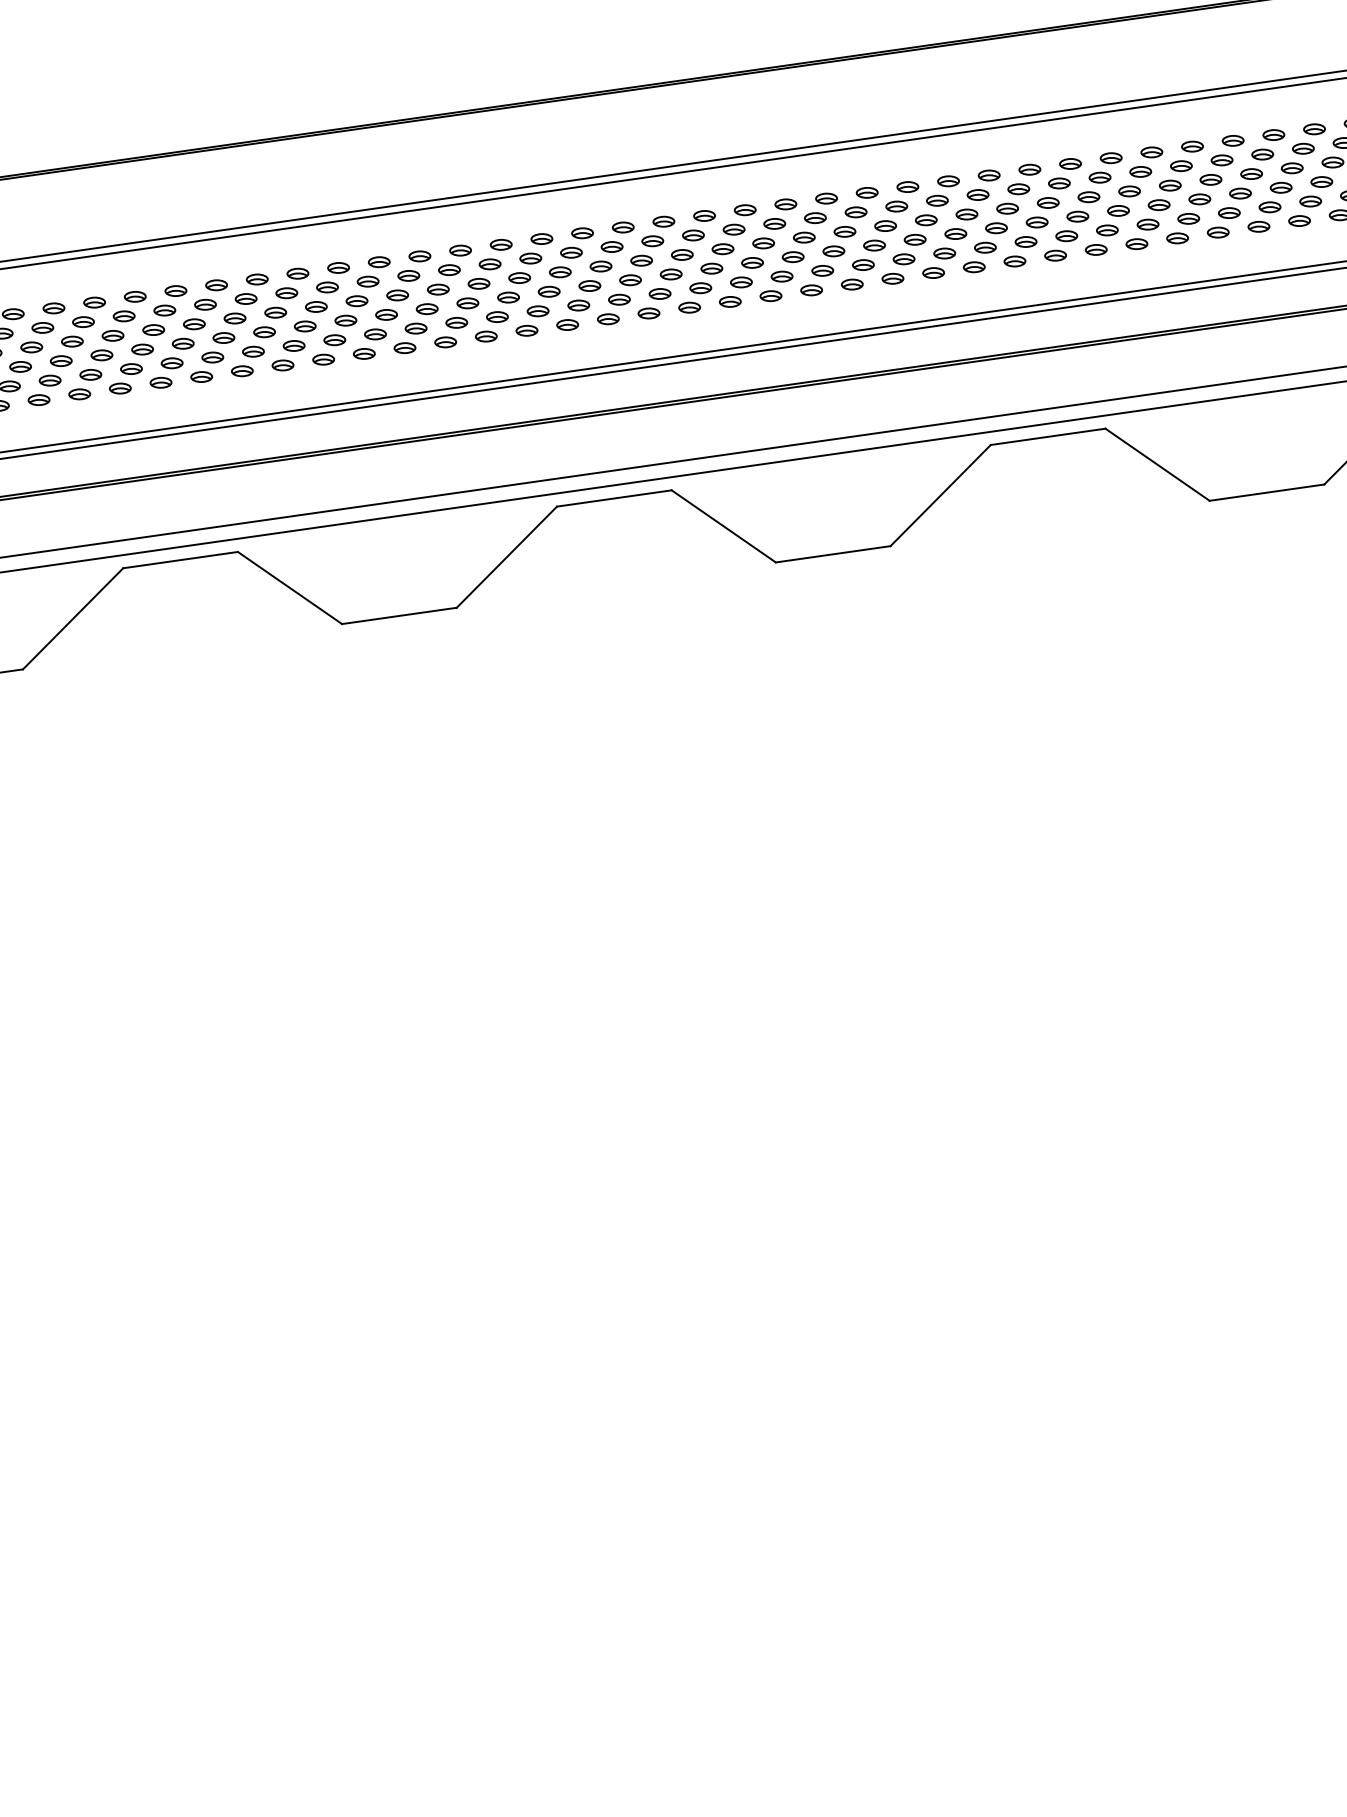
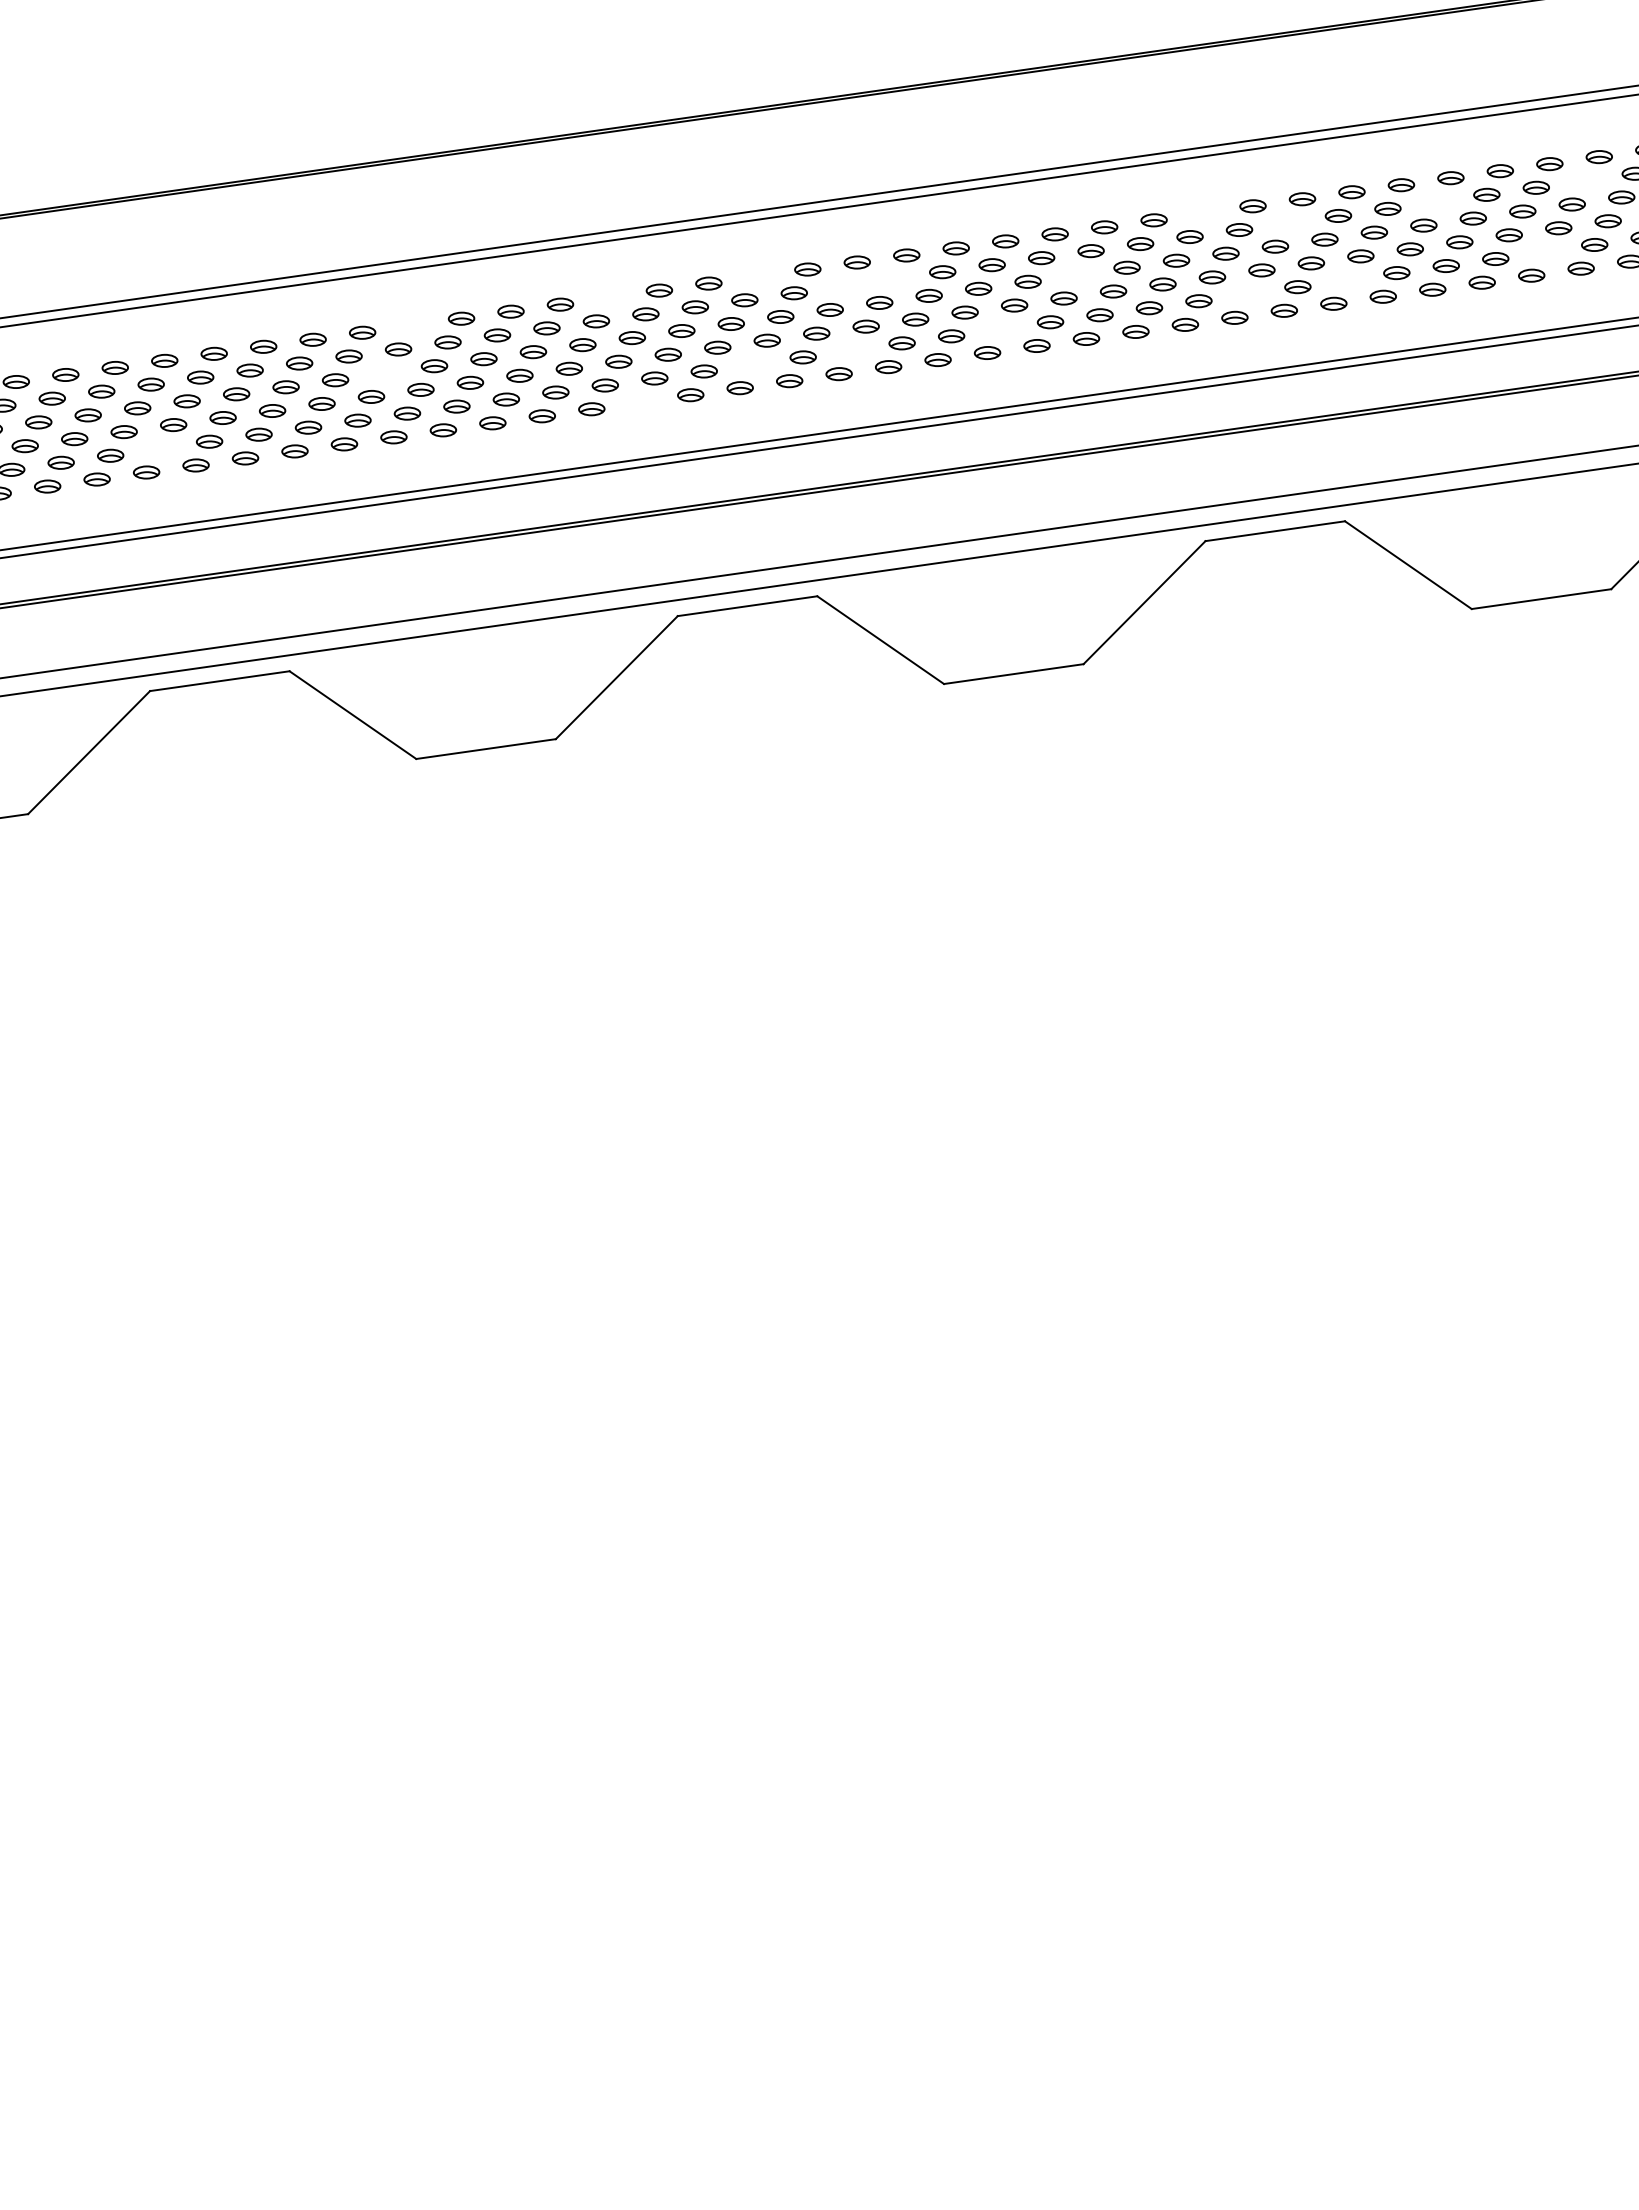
part: (1303, 148) -> (1585, 180), removed
part: (1180, 165) -> (1436, 201), removed
part: (989, 175) -> (1203, 213), removed
part: (1059, 183) -> (1288, 222), removed
part: (1269, 206) -> (1544, 251), removed
part: (885, 225) -> (1077, 274), removed
part: (622, 227) -> (757, 276), removed
part: (733, 229) -> (892, 279), removed
part: (1106, 230) -> (1346, 280), removed
part: (693, 235) -> (843, 286), removed
part: (1026, 242) -> (1248, 294), removed
part: (500, 244) -> (609, 297), removed
part: (338, 267) -> (411, 325), removed
part: (822, 271) -> (1000, 329), removed
part: (700, 288) -> (852, 350), removed
part: (619, 299) -> (753, 364), removed
part: (315, 307) -> (384, 373), removed
part: (526, 331) -> (640, 402), removed
part: (130, 368) -> (159, 448), removed

